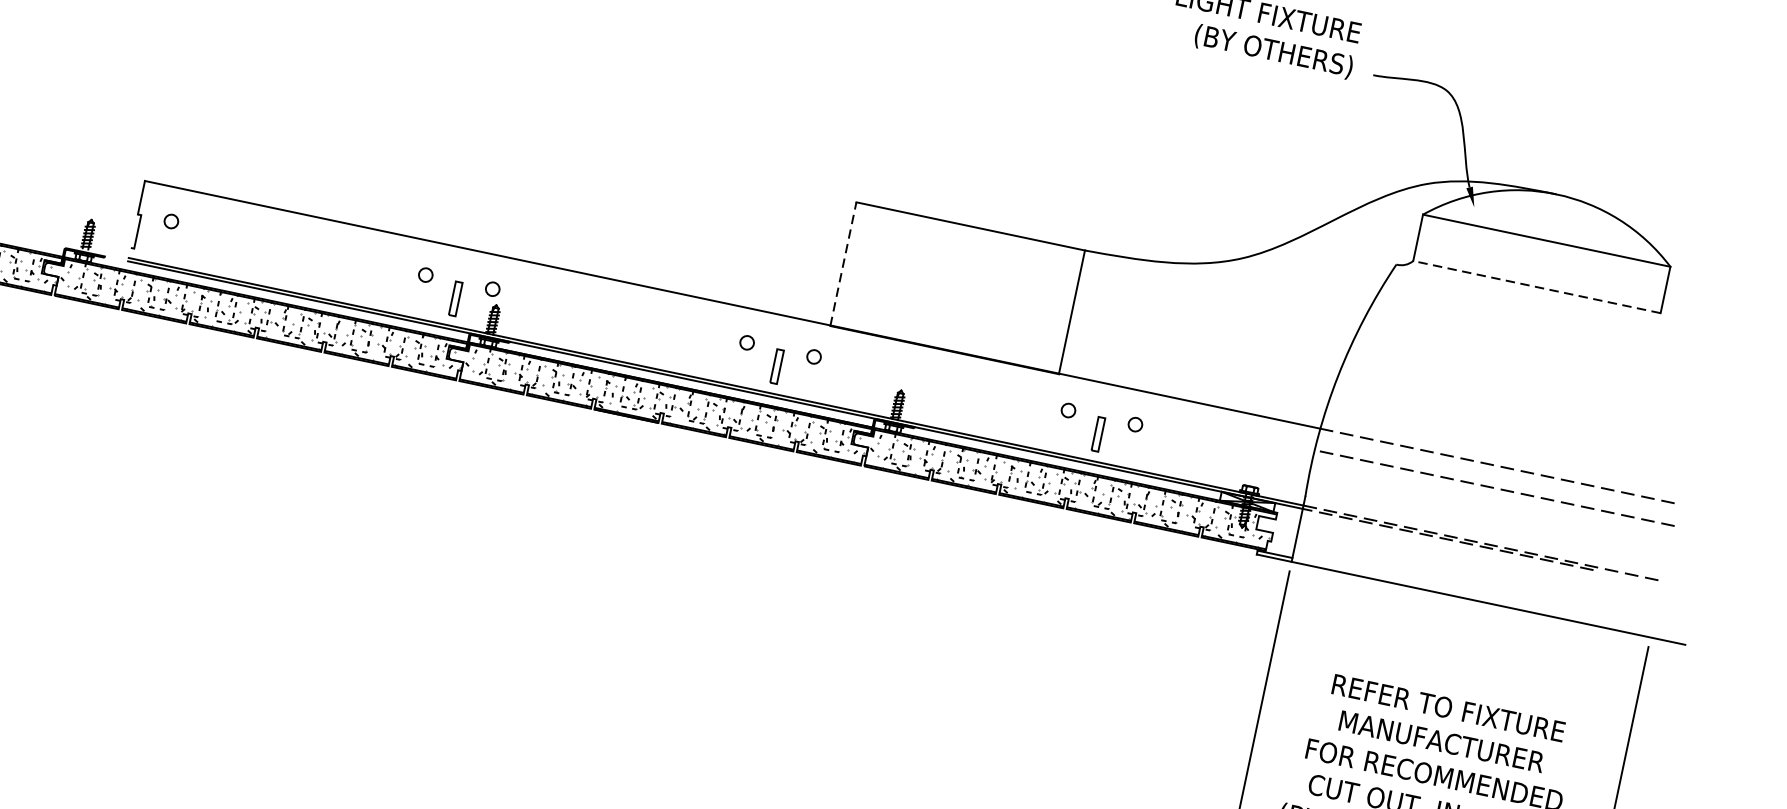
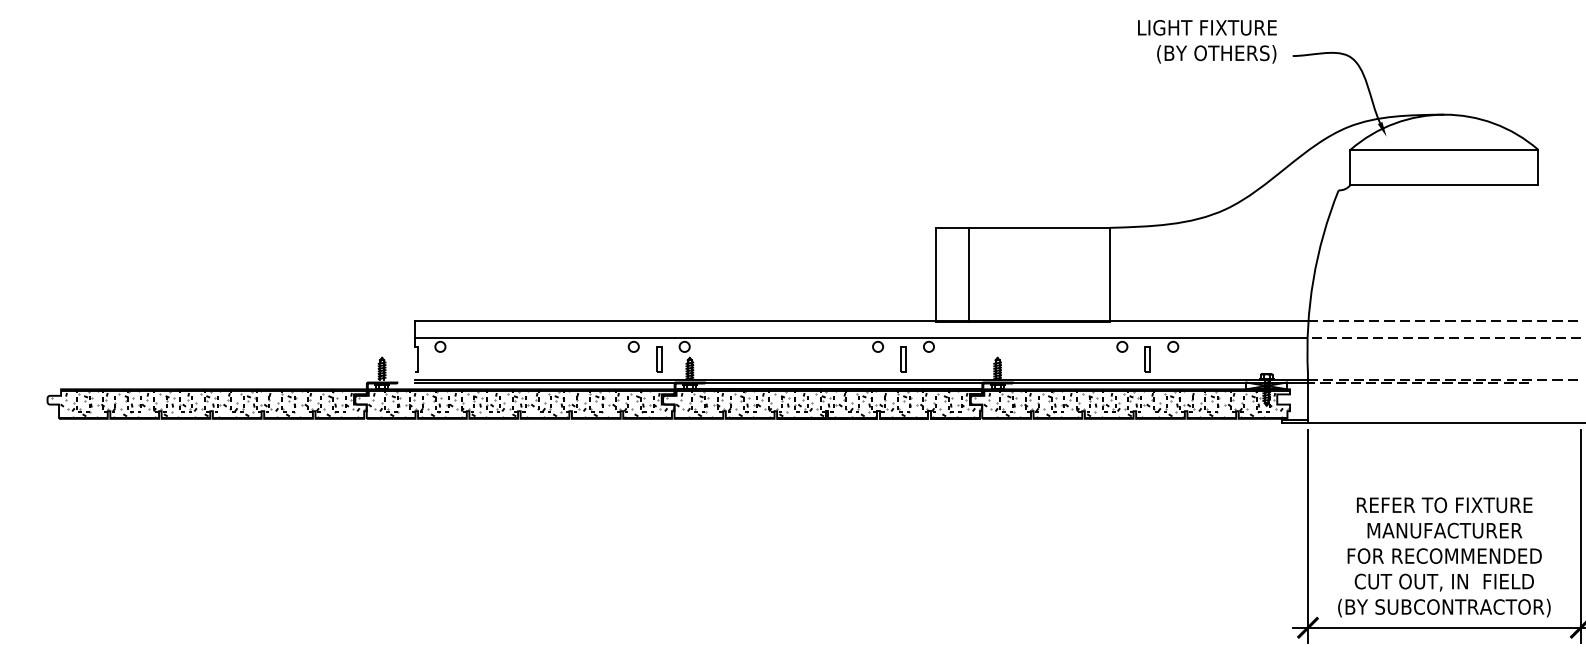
line: (844, 263) -> (936, 274), dashed -> solid
line: (886, 272) -> (968, 274), added
line: (1535, 287) -> (1443, 185), dashed -> solid
line: (726, 325) -> (860, 337), added

